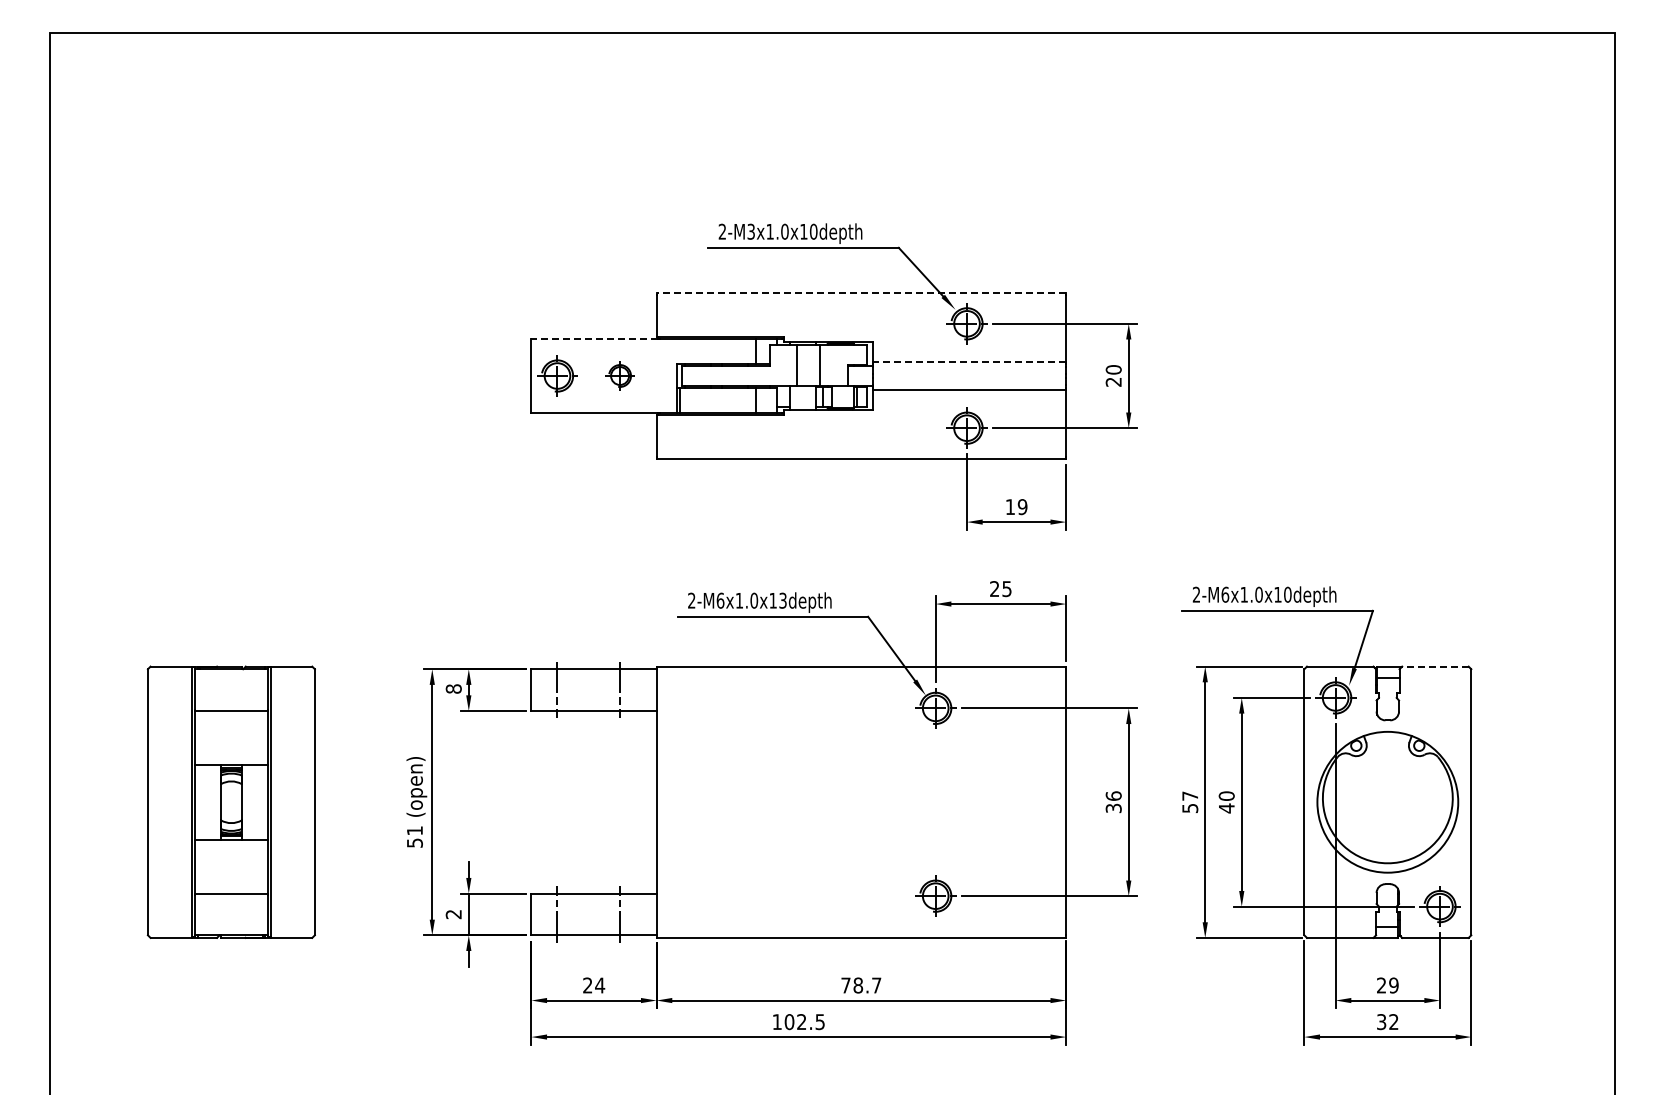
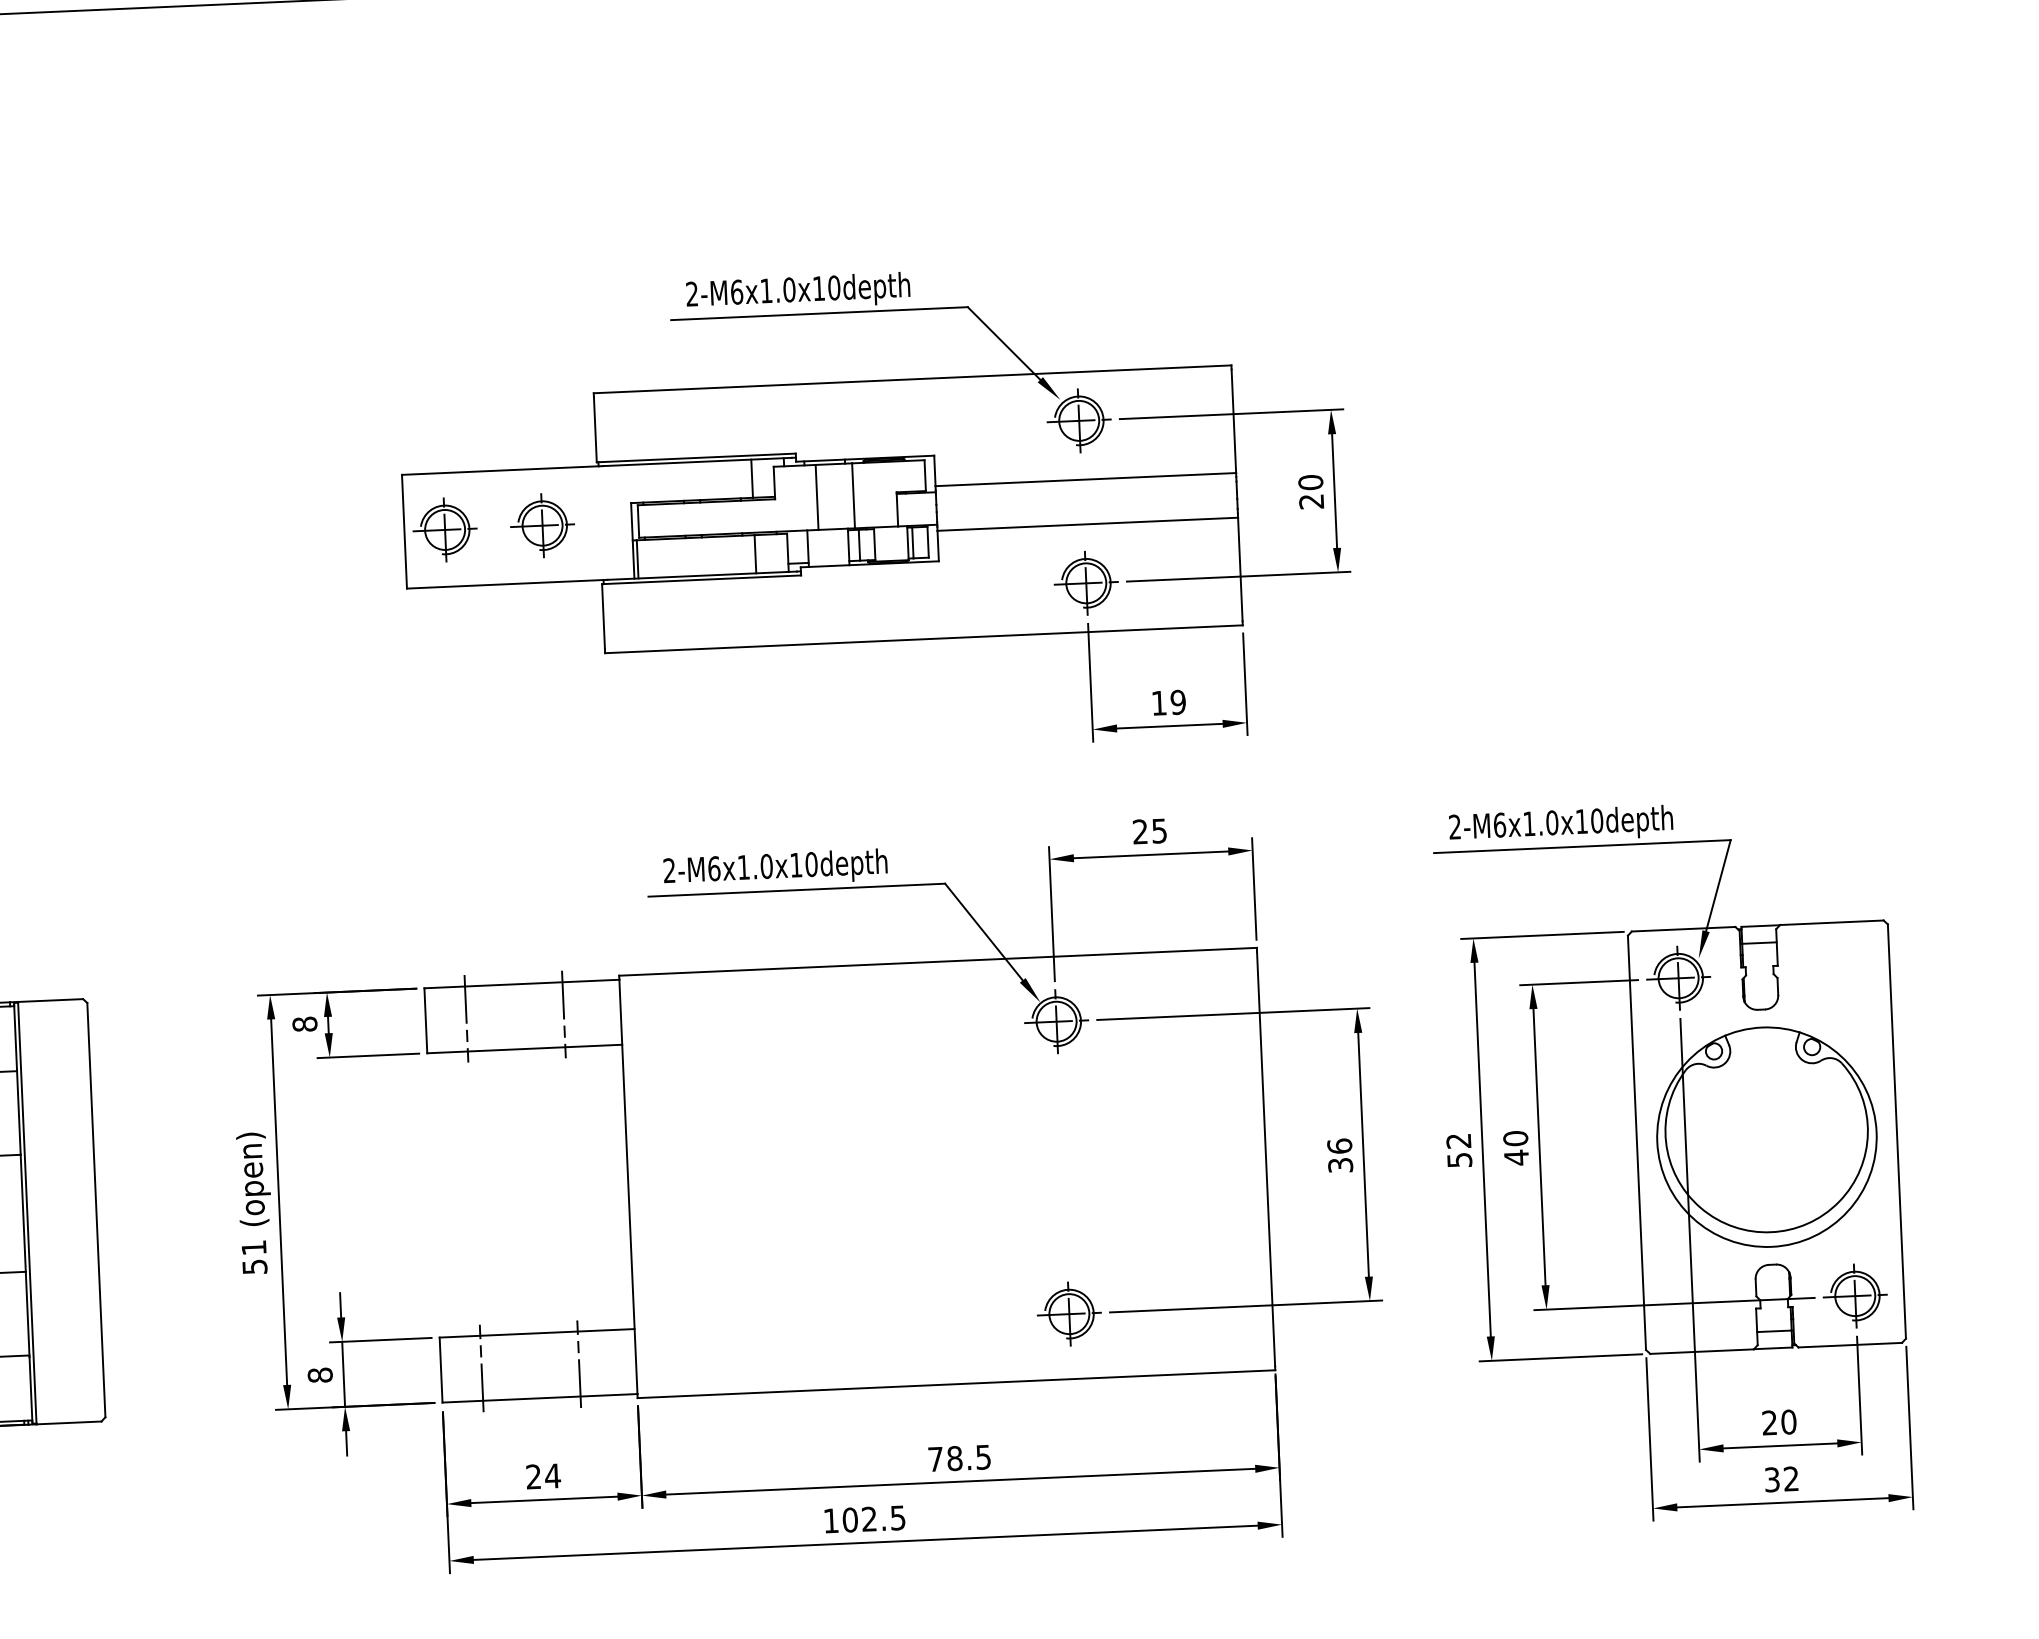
text: (751, 231) -> (737, 291), 2-M3x1.0x10depth -> 2-M6x1.0x10depth
line: (861, 292) -> (912, 379), dashed -> solid
line: (594, 339) -> (500, 470), dashed -> solid
line: (969, 361) -> (1085, 479), dashed -> solid
part: (619, 375) -> (541, 524), size x1.43
text: (782, 600) -> (810, 864), 2-M6x1.0x13depth -> 2-M6x1.0x10depth
line: (1434, 666) -> (1830, 922), dashed -> solid
text: (1189, 795) -> (1457, 1140), 57 -> 52
text: (453, 914) -> (319, 1375), 2 -> 8
text: (876, 985) -> (983, 1457), 78.7 -> 78.5
text: (1393, 985) -> (1788, 1422), 29 -> 20

